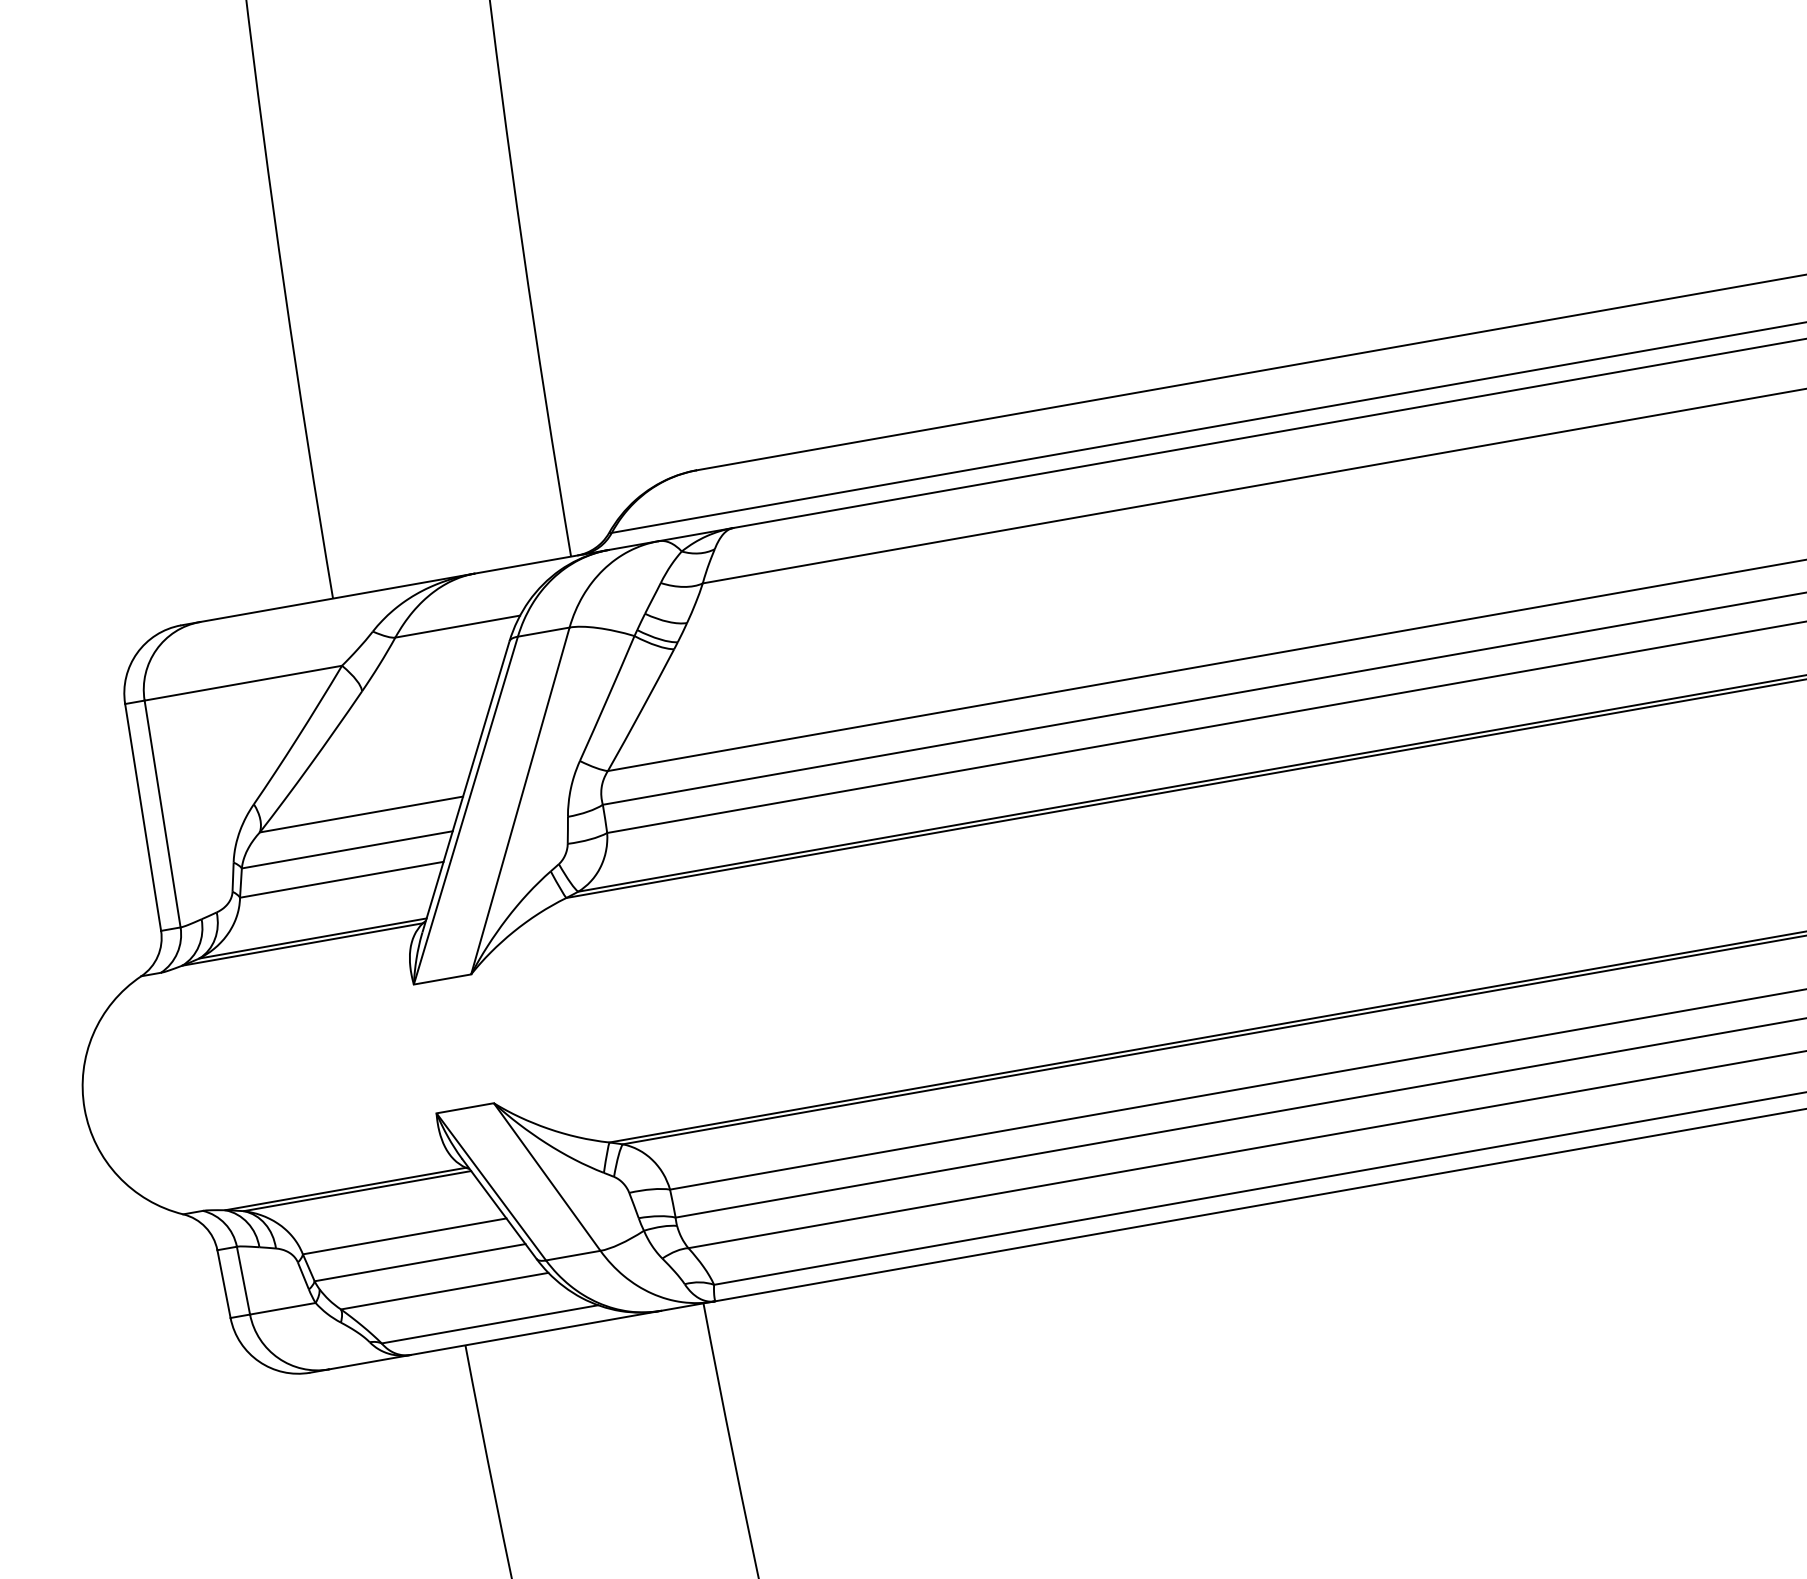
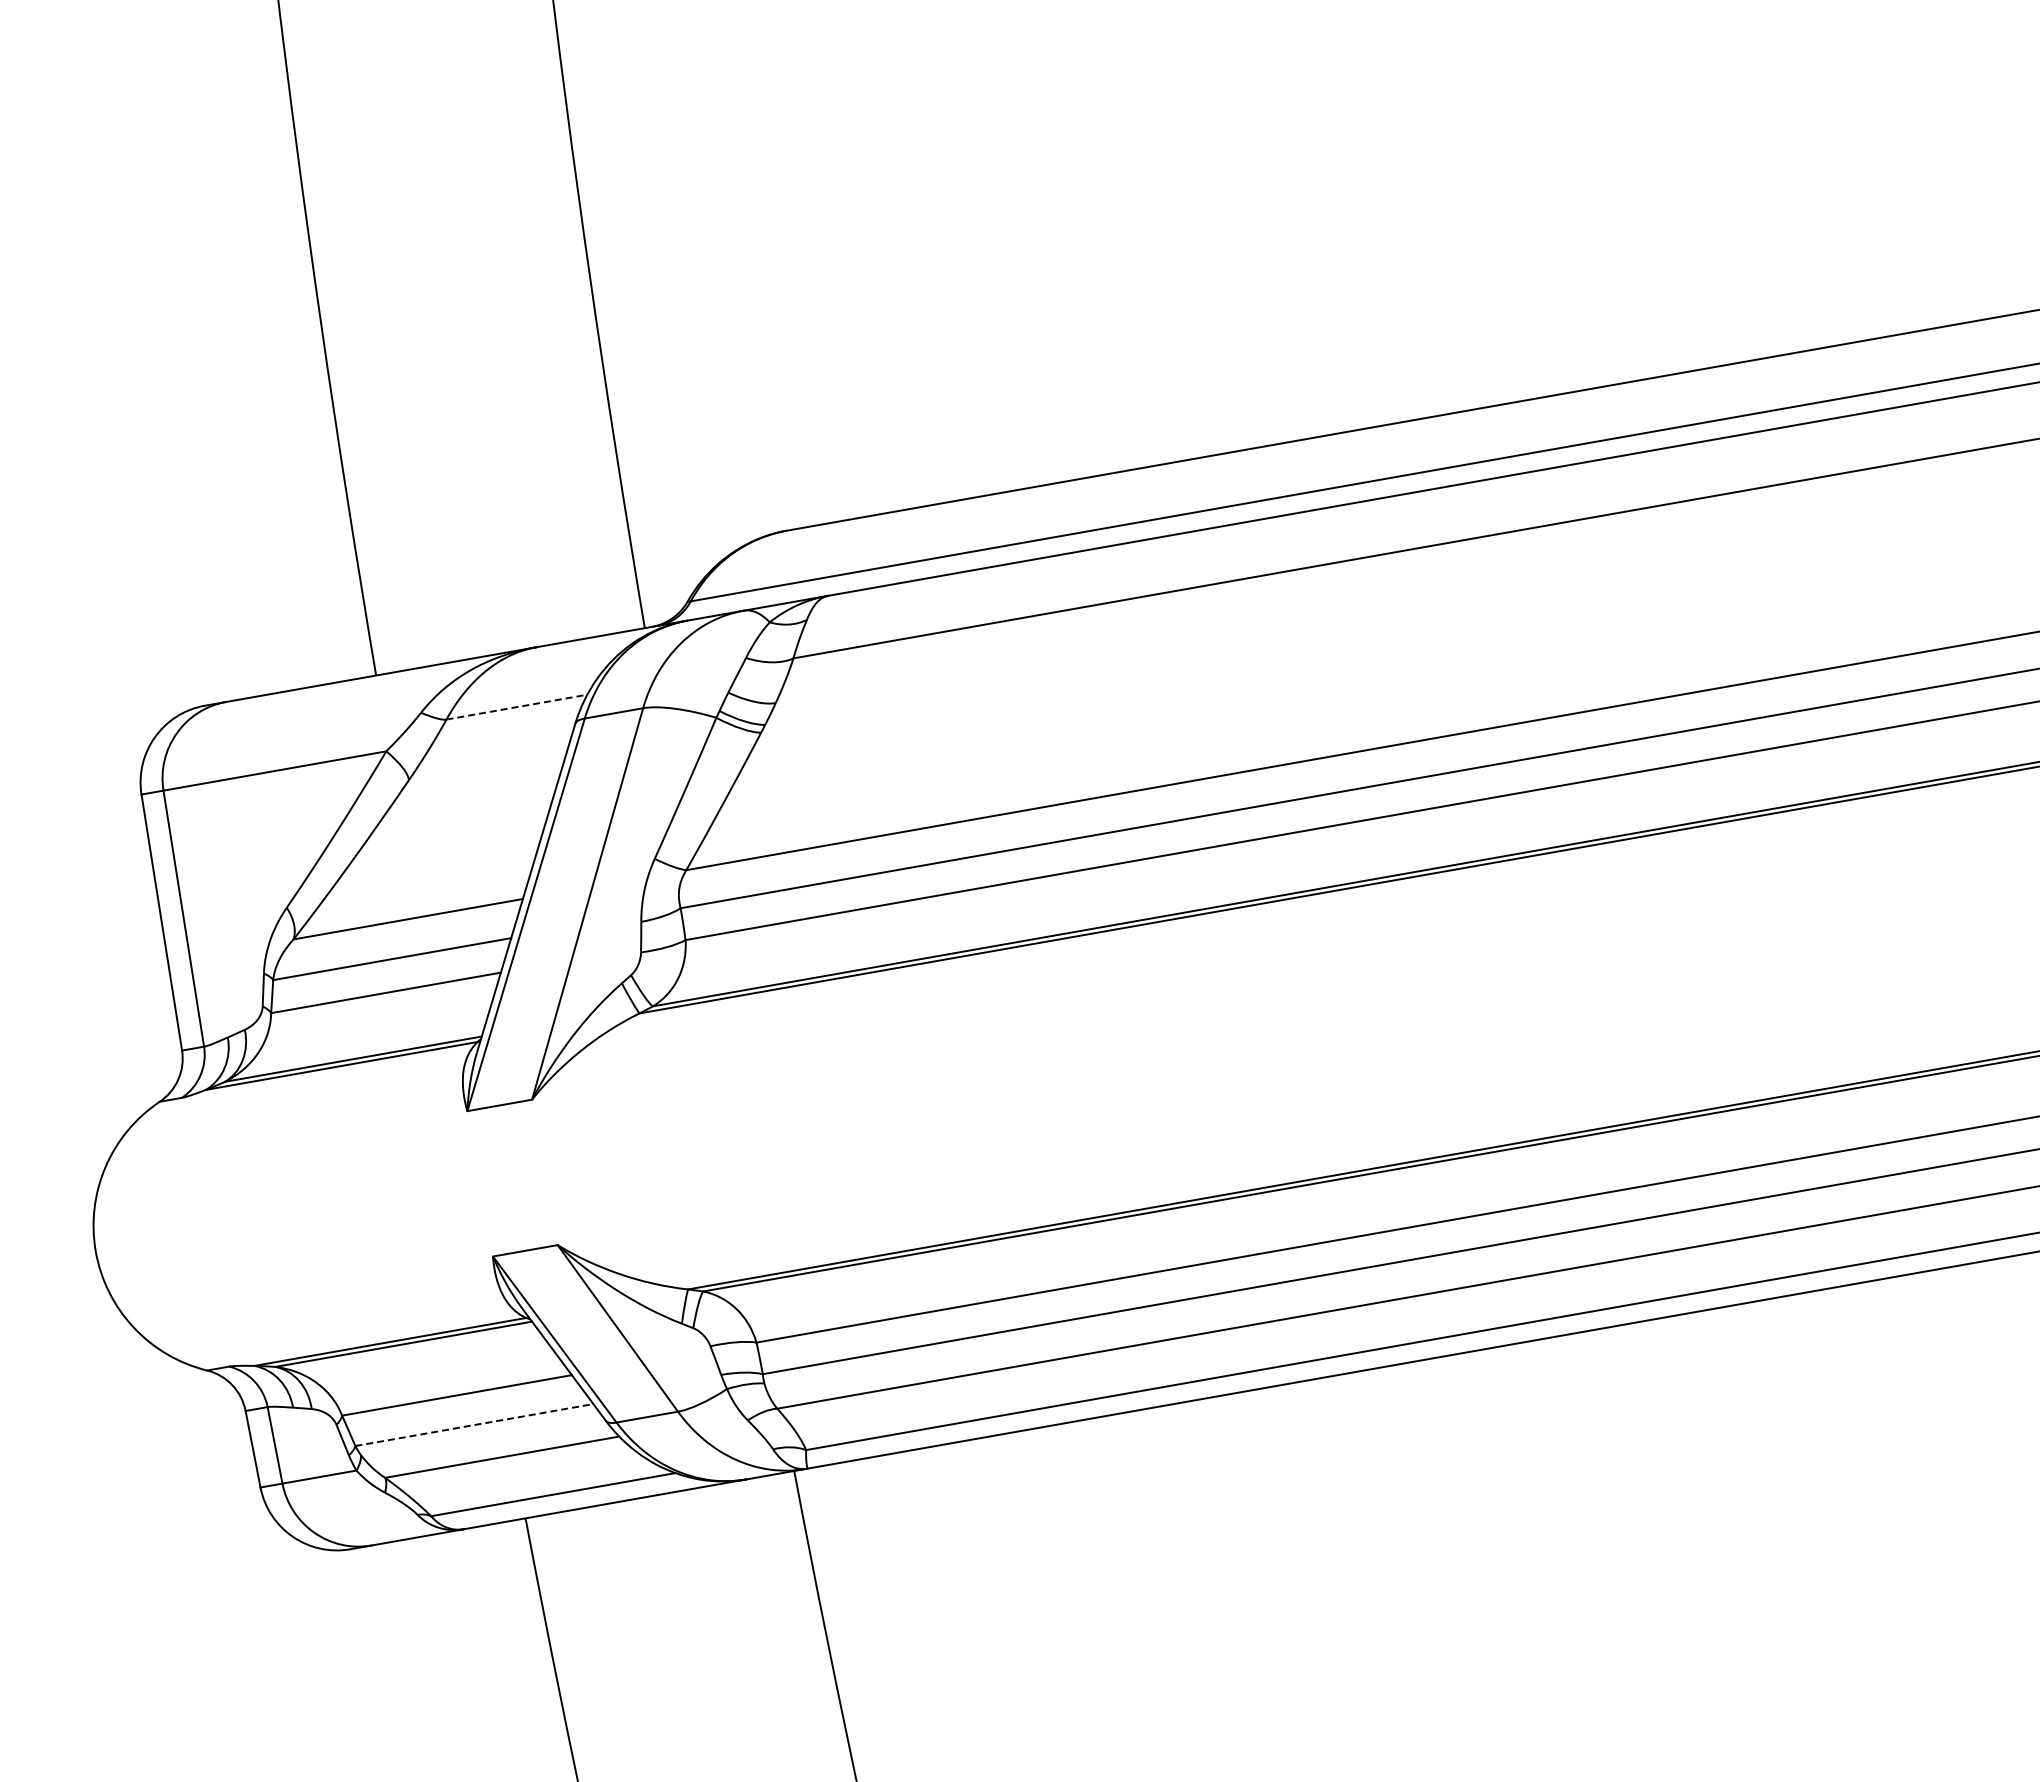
line: (458, 626) -> (517, 707), solid -> dashed
line: (420, 1263) -> (474, 1425), solid -> dashed

